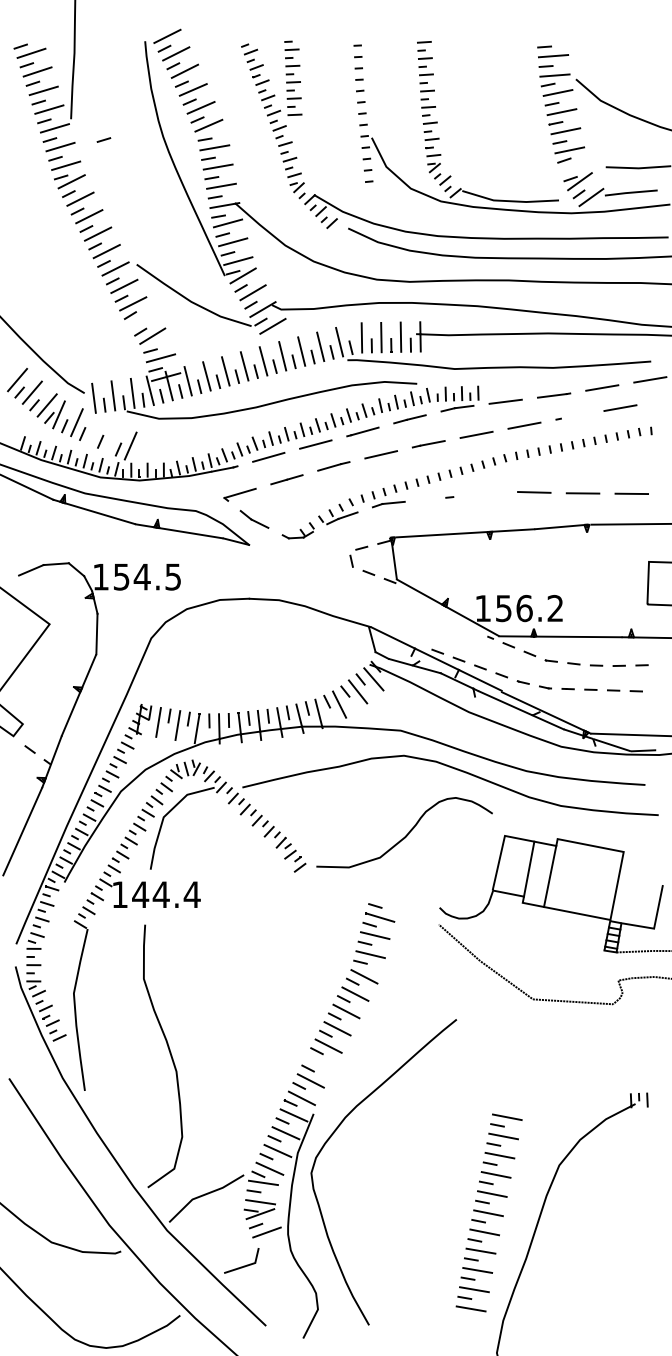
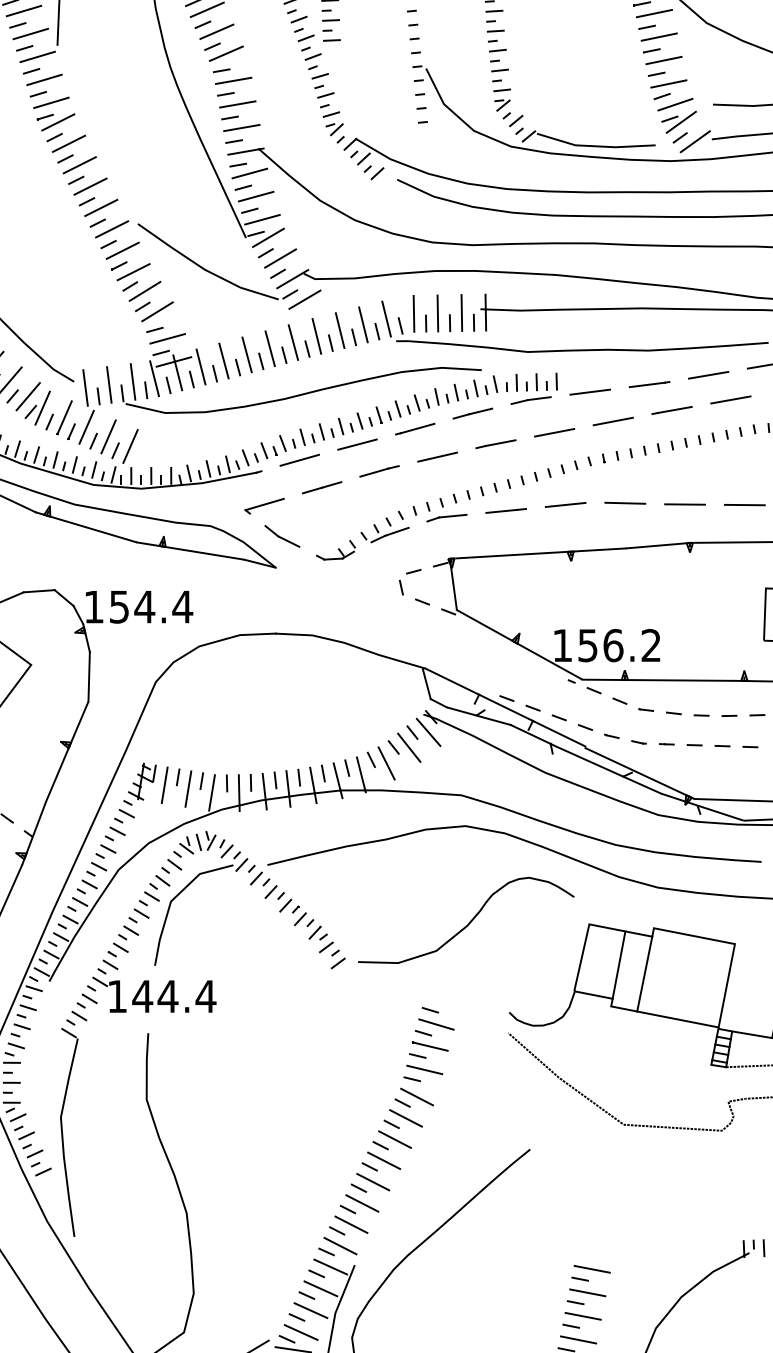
line: (103, 139) -> (97, 70), removed
line: (575, 166) -> (675, 103), added
line: (142, 319) -> (145, 291), added
line: (574, 415) -> (674, 408), added
line: (94, 430) -> (86, 427), added
line: (112, 437) -> (108, 435), added
line: (485, 493) -> (565, 504), added
line: (433, 498) -> (501, 510), added
text: (172, 576) -> (181, 606), 154.5 -> 154.4
line: (319, 1063) -> (361, 1203), added

